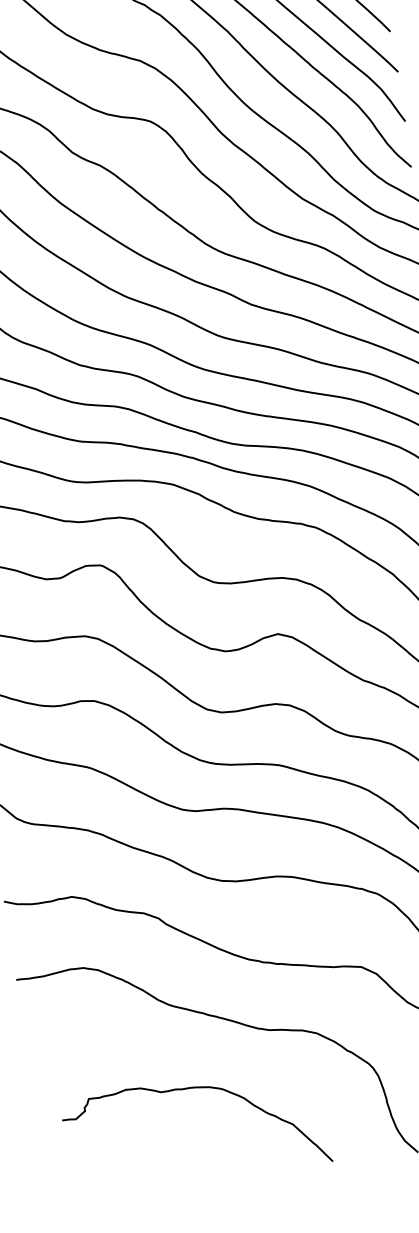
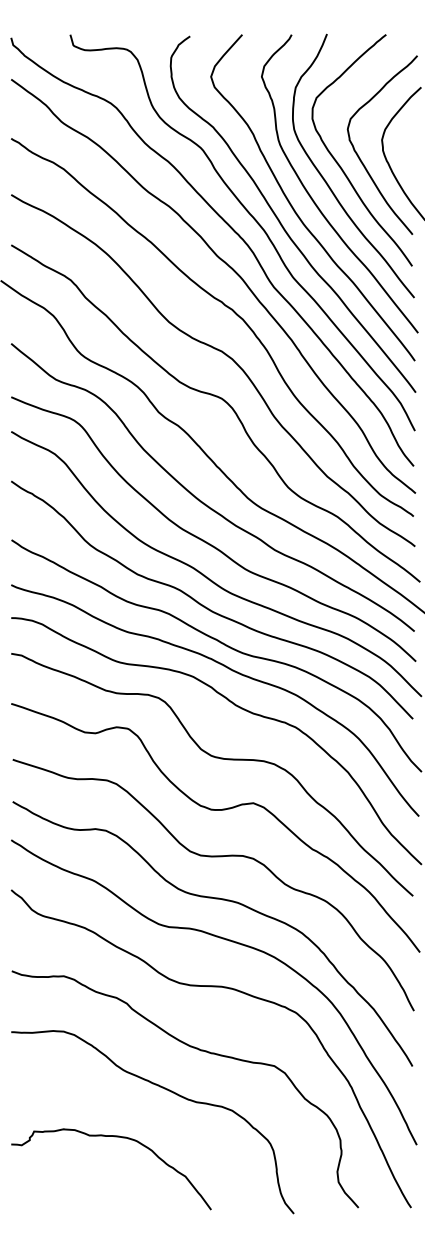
curve: (193, 1089) -> (114, 1137), moved

